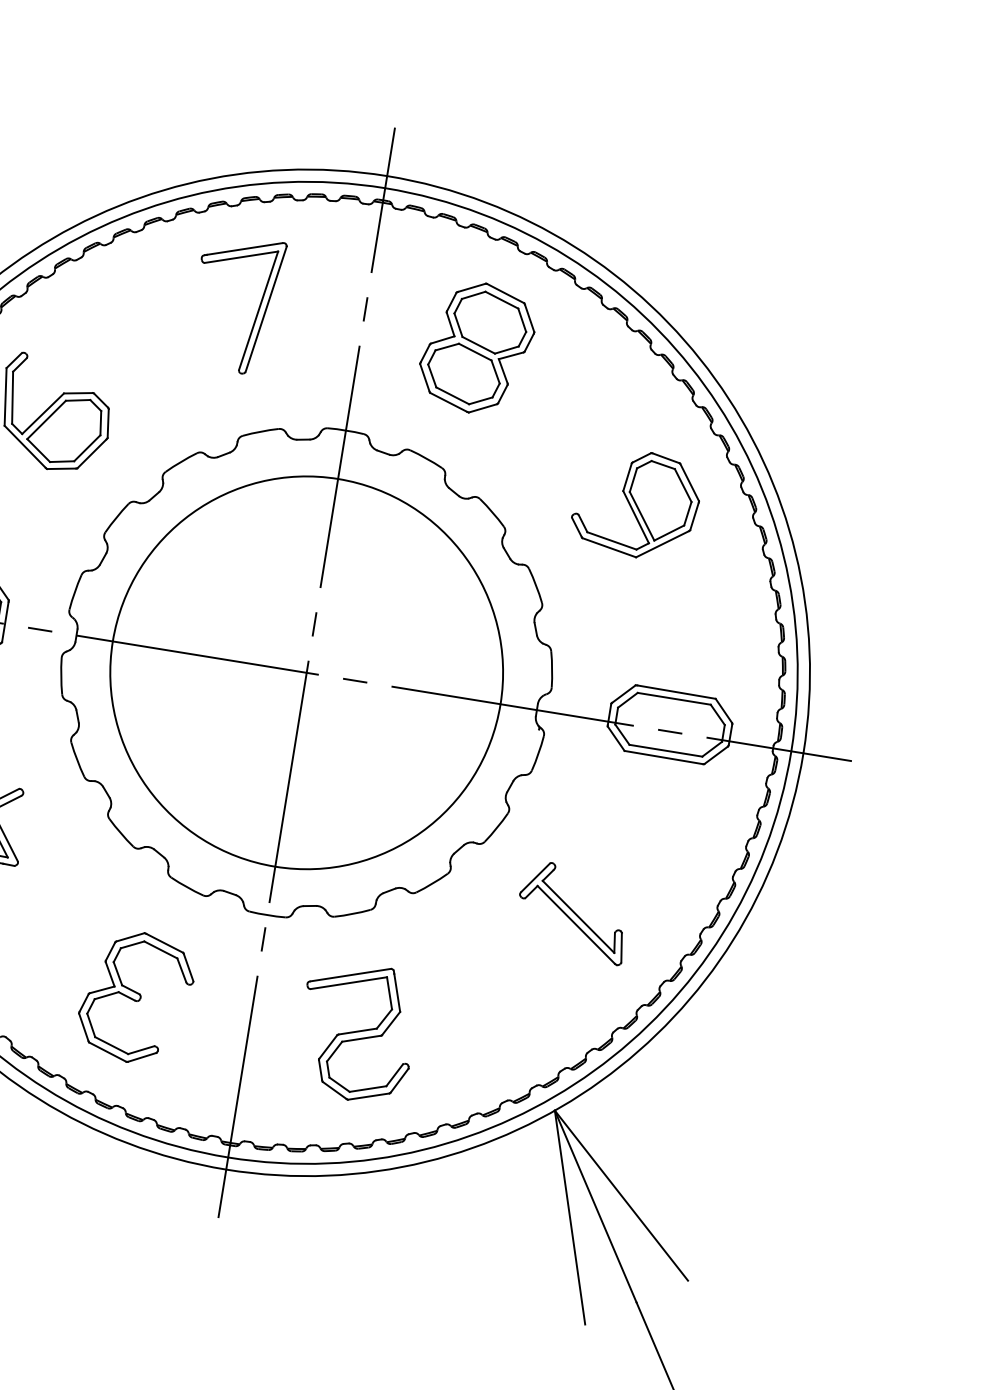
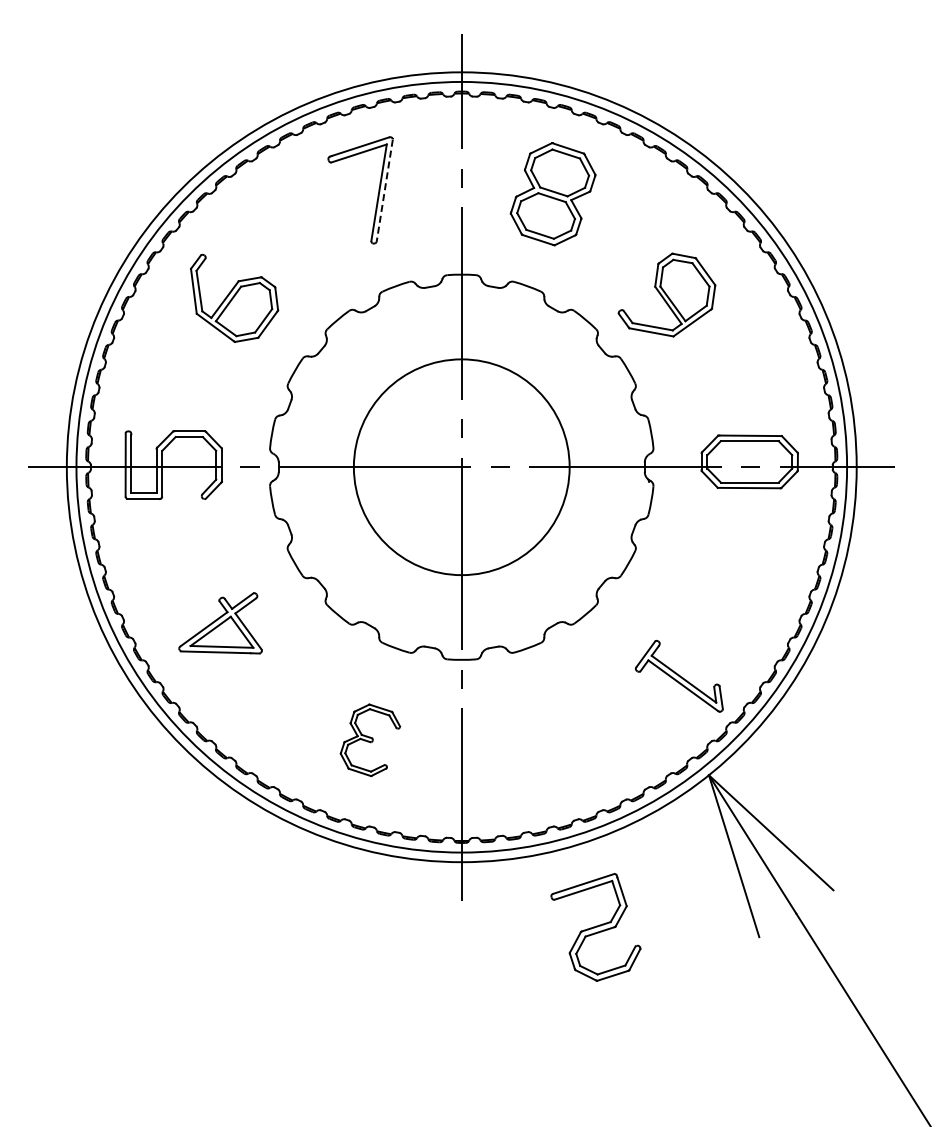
line: (265, 308) -> (384, 190), solid -> dashed
part: (635, 503) -> (666, 294), moved
circle: (306, 673) -> (461, 467), size x0.7
part: (573, 912) -> (679, 676), moved
part: (136, 997) -> (370, 740), size x0.7
part: (356, 1032) -> (595, 927), moved

